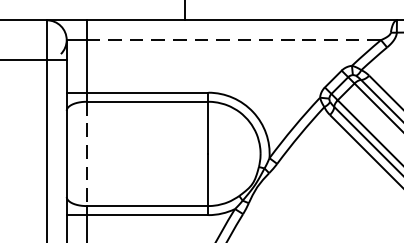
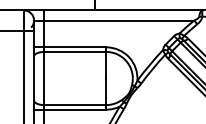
line: (232, 40) -> (118, 20), dashed -> solid
line: (87, 153) -> (44, 78), dashed -> solid

